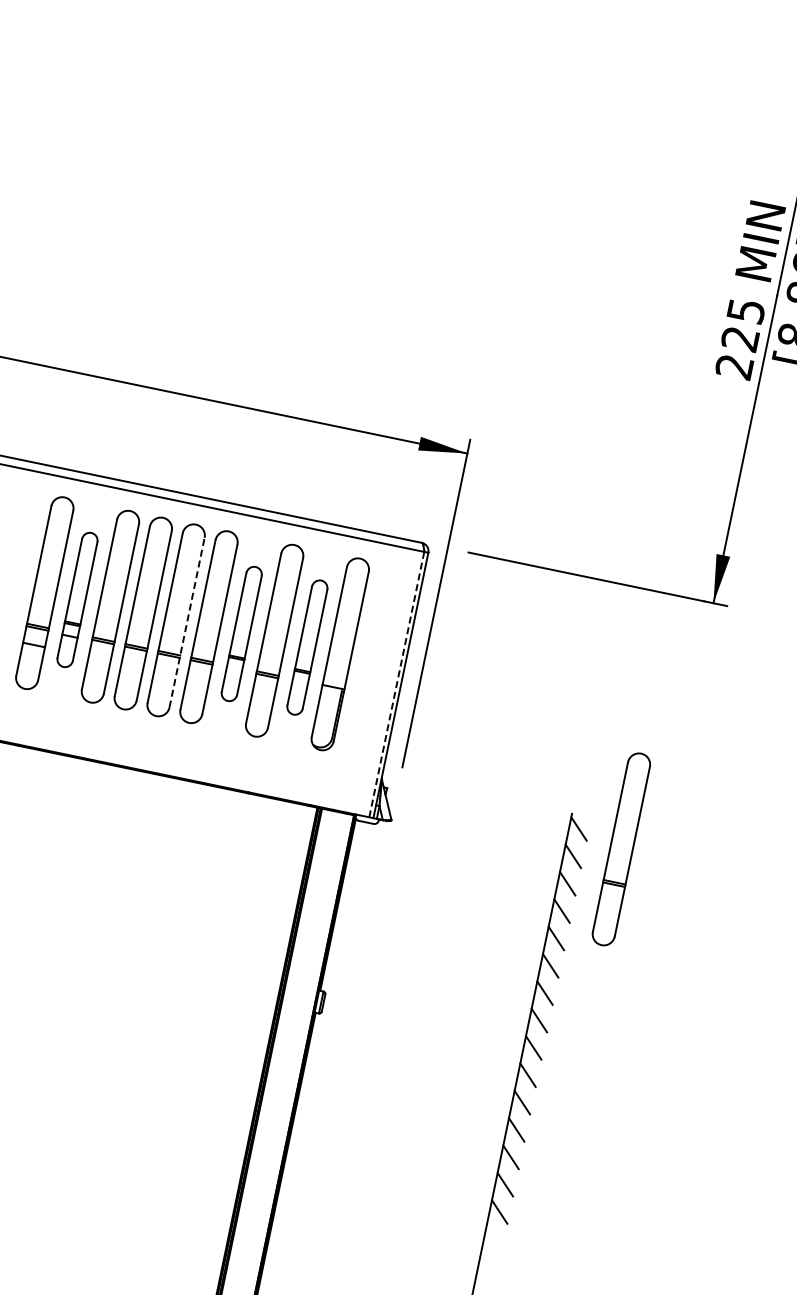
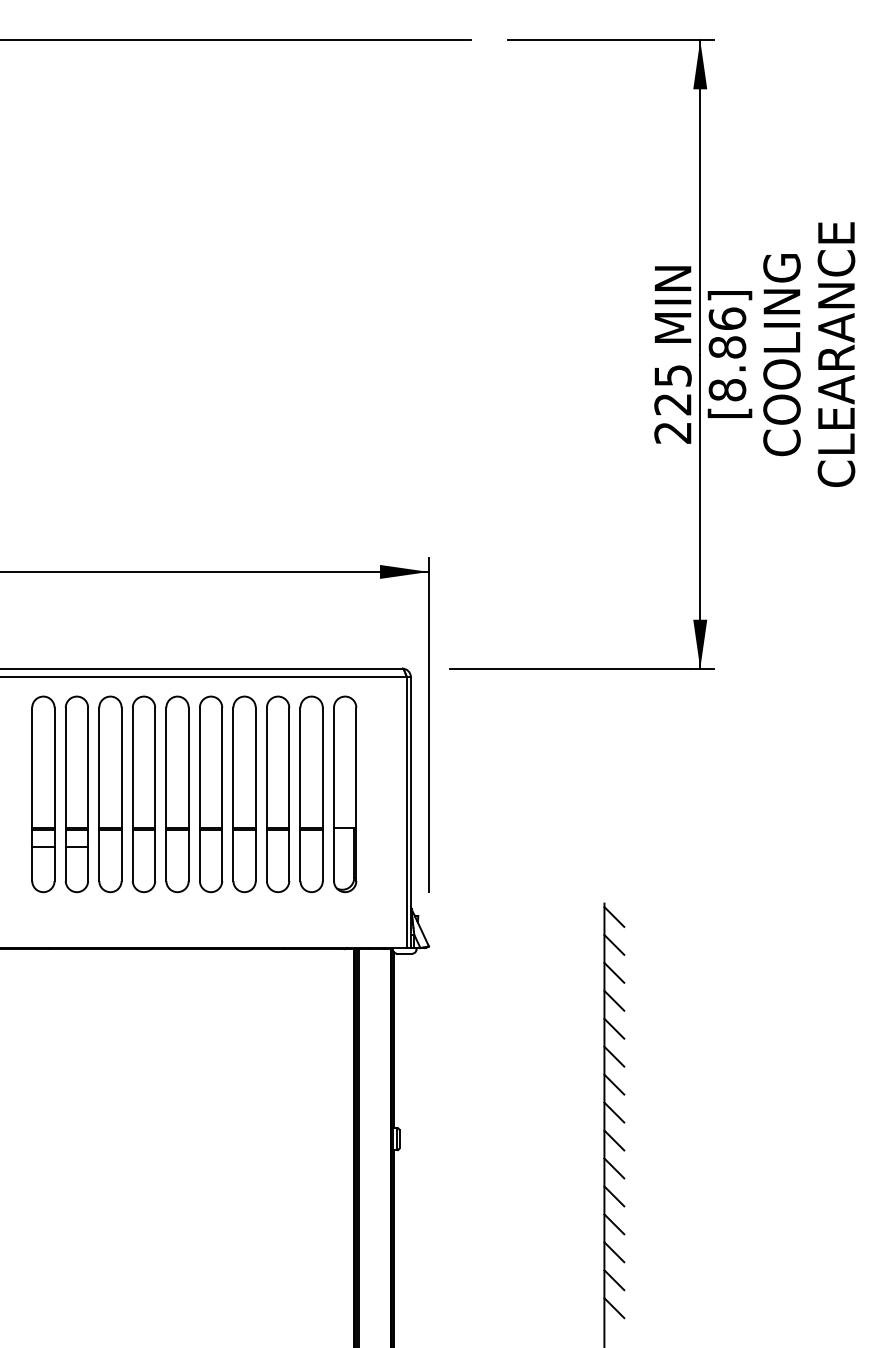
part: (77, 600) -> (76, 794), size x1.43
line: (186, 622) -> (188, 794), dashed -> solid
part: (241, 634) -> (244, 794), size x1.43
part: (307, 647) -> (311, 794), size x1.43
line: (396, 684) -> (406, 812), dashed -> solid
part: (621, 849) -> (660, 928), removed

